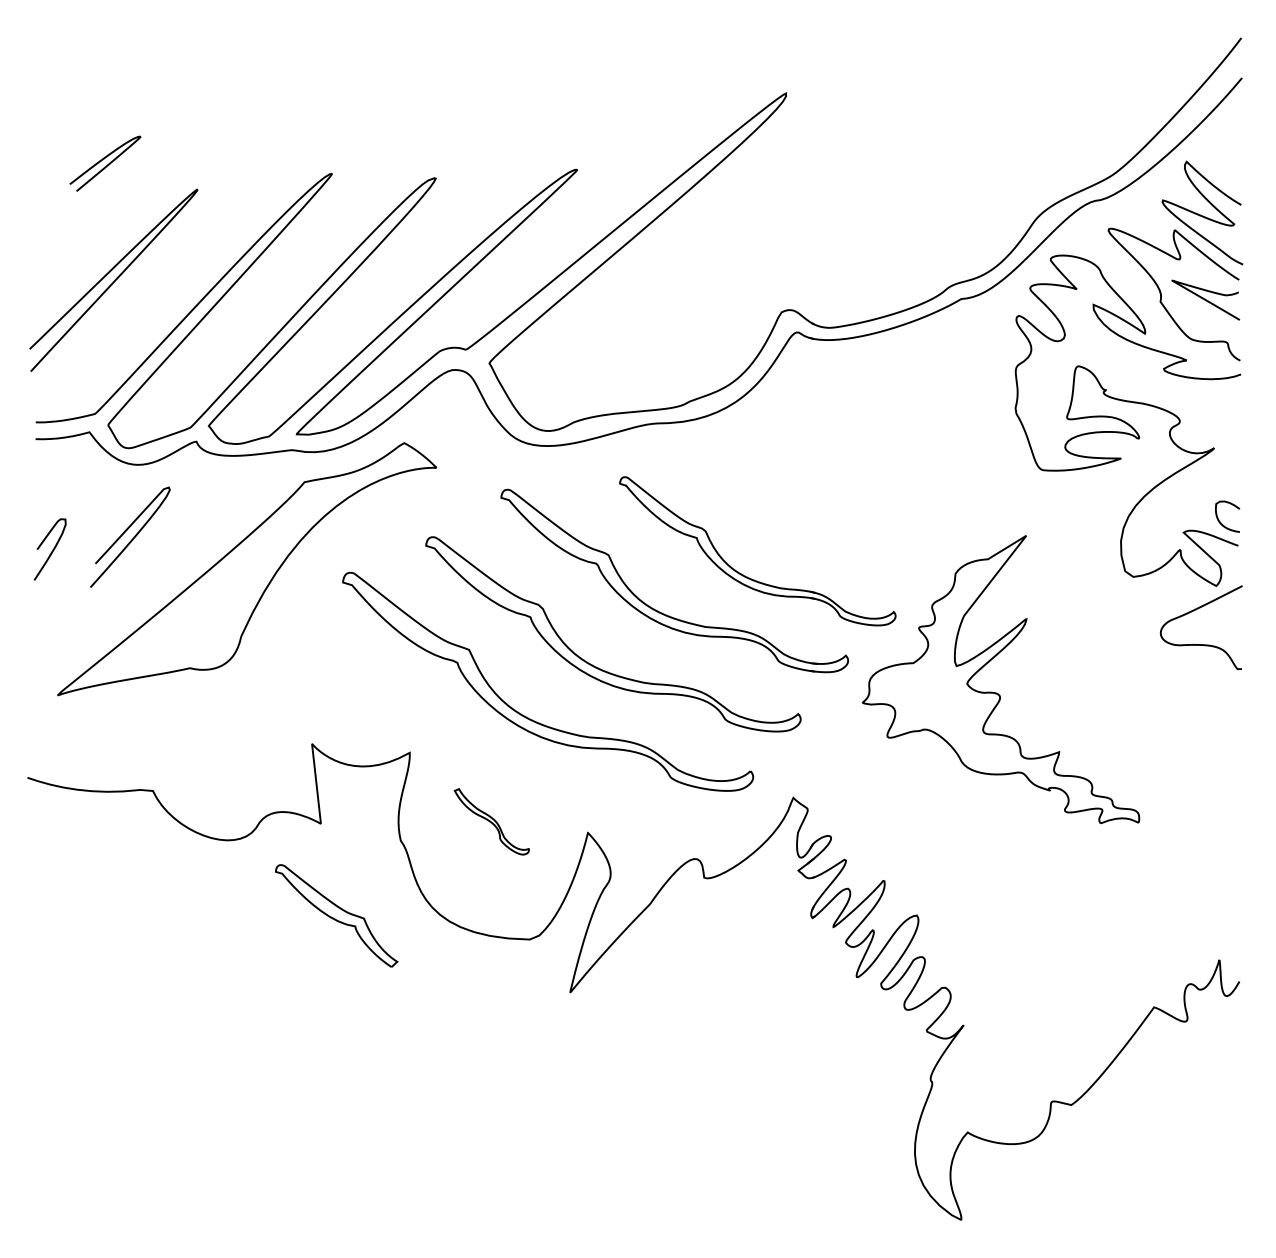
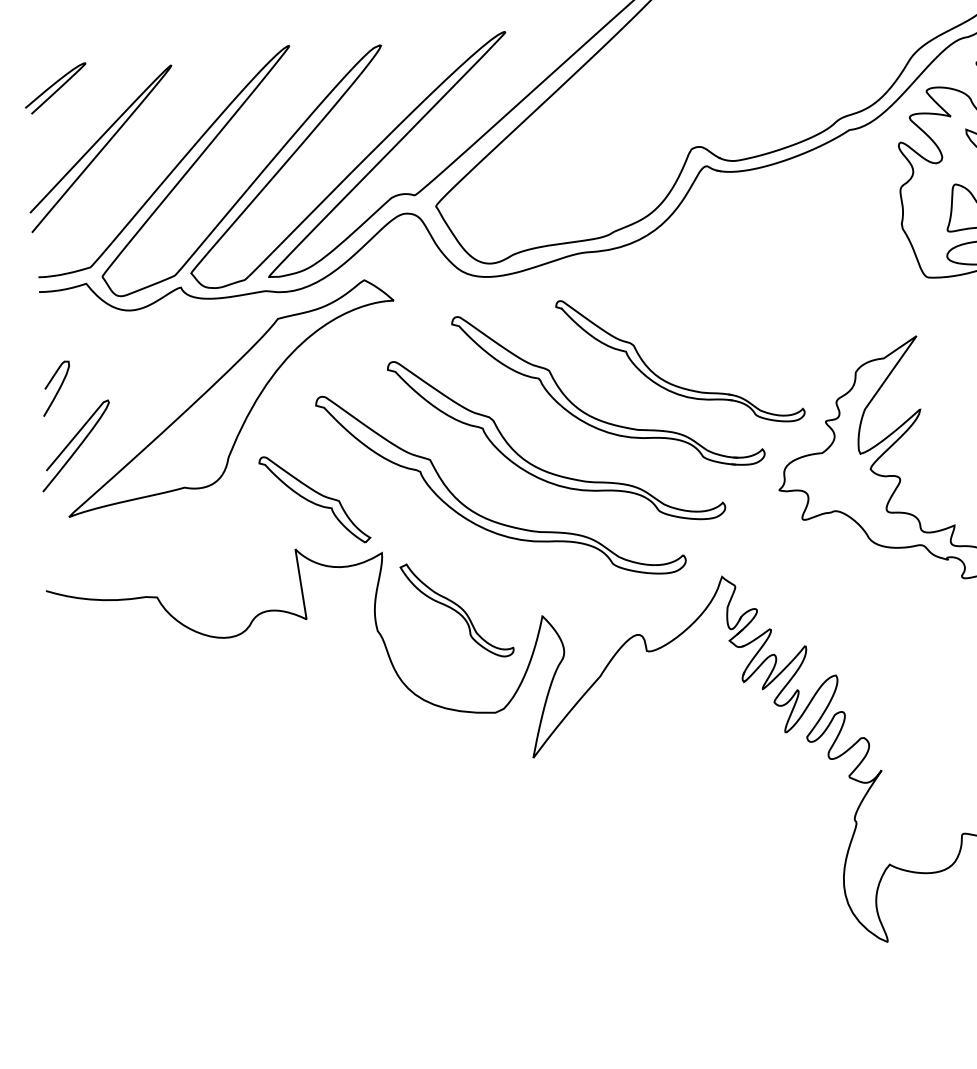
curve: (107, 164) -> (57, 89), moved
curve: (132, 538) -> (78, 446), moved
part: (491, 821) -> (456, 610), size x1.67
part: (336, 915) -> (314, 499), moved

